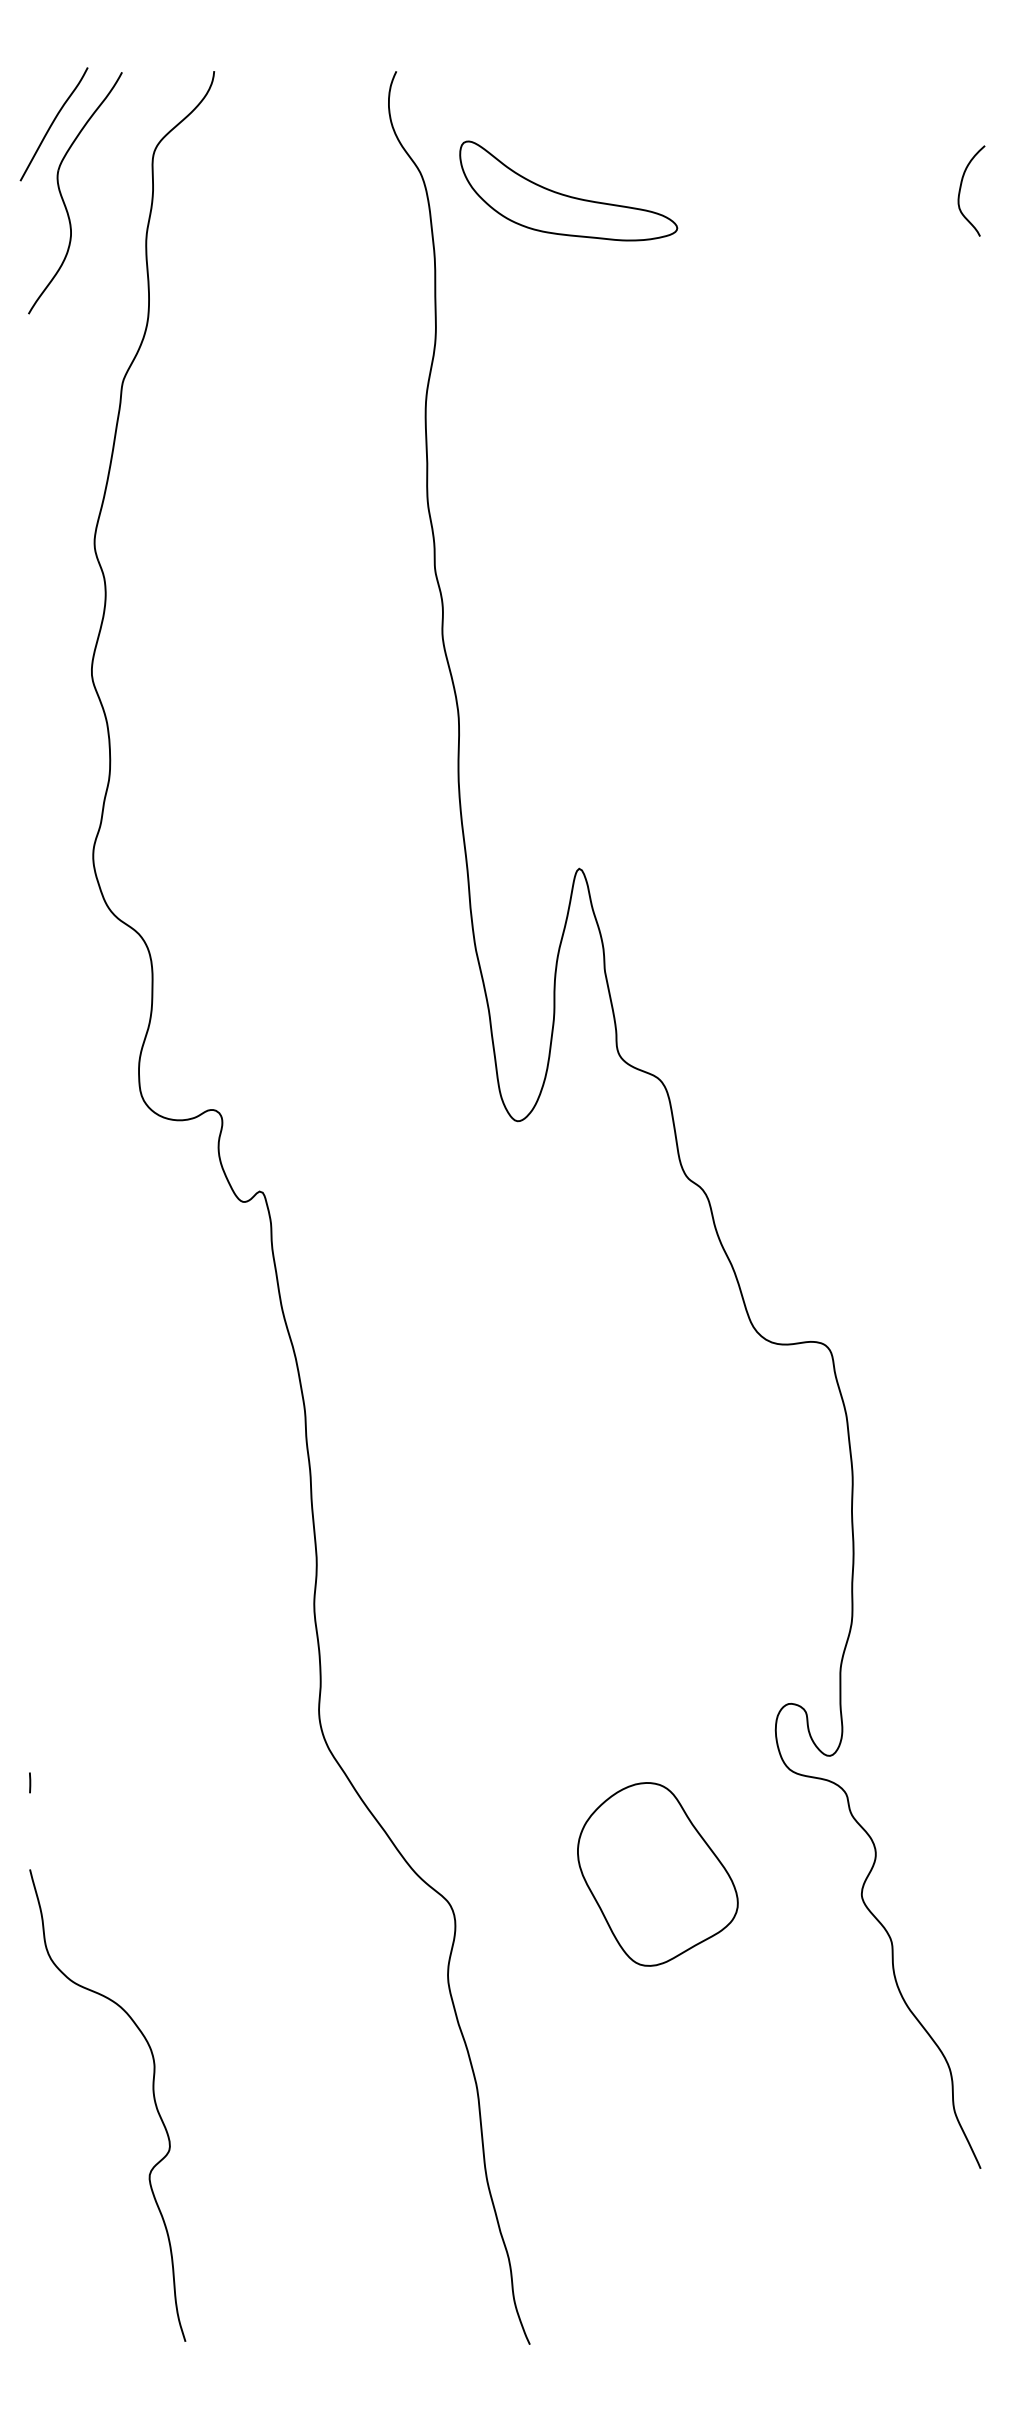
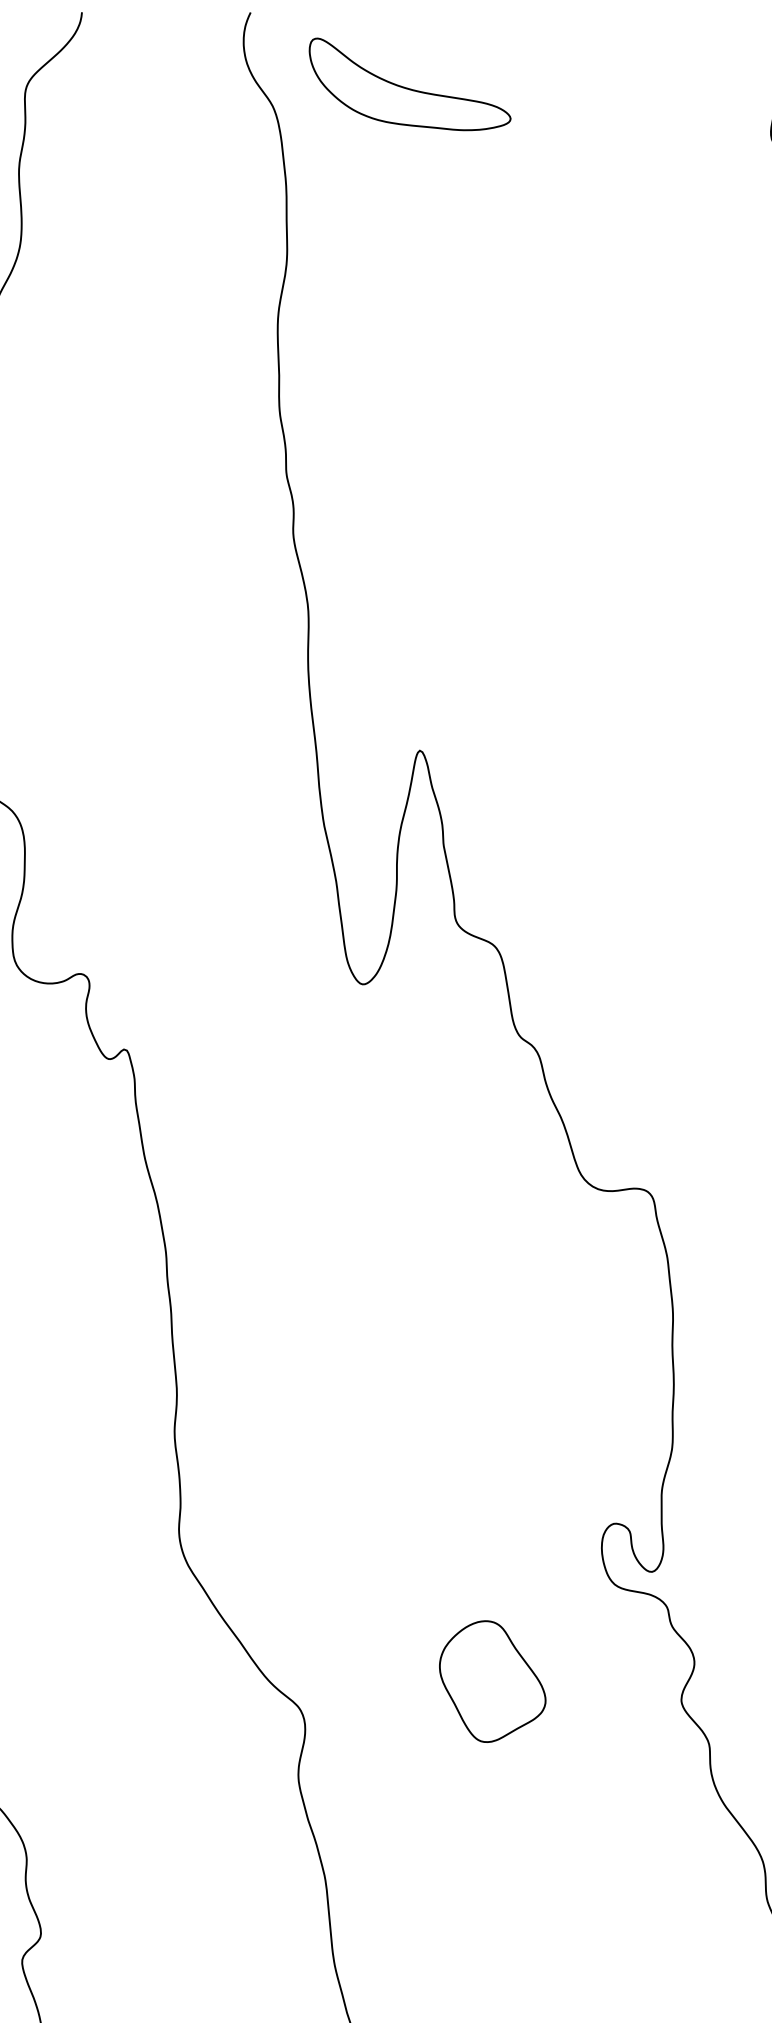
part: (568, 190) -> (409, 83), moved
part: (657, 1874) -> (492, 1681), size x0.71

